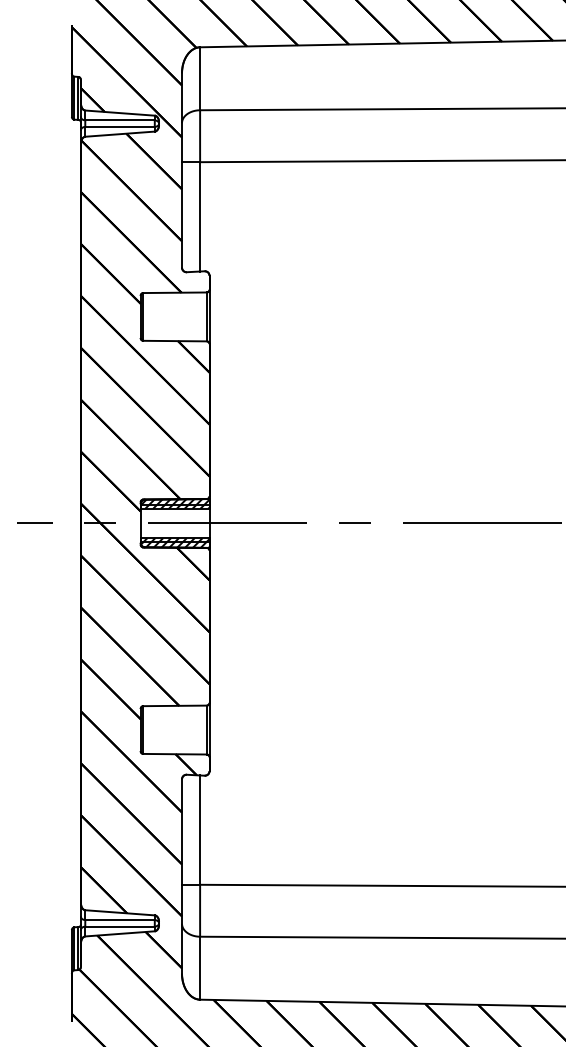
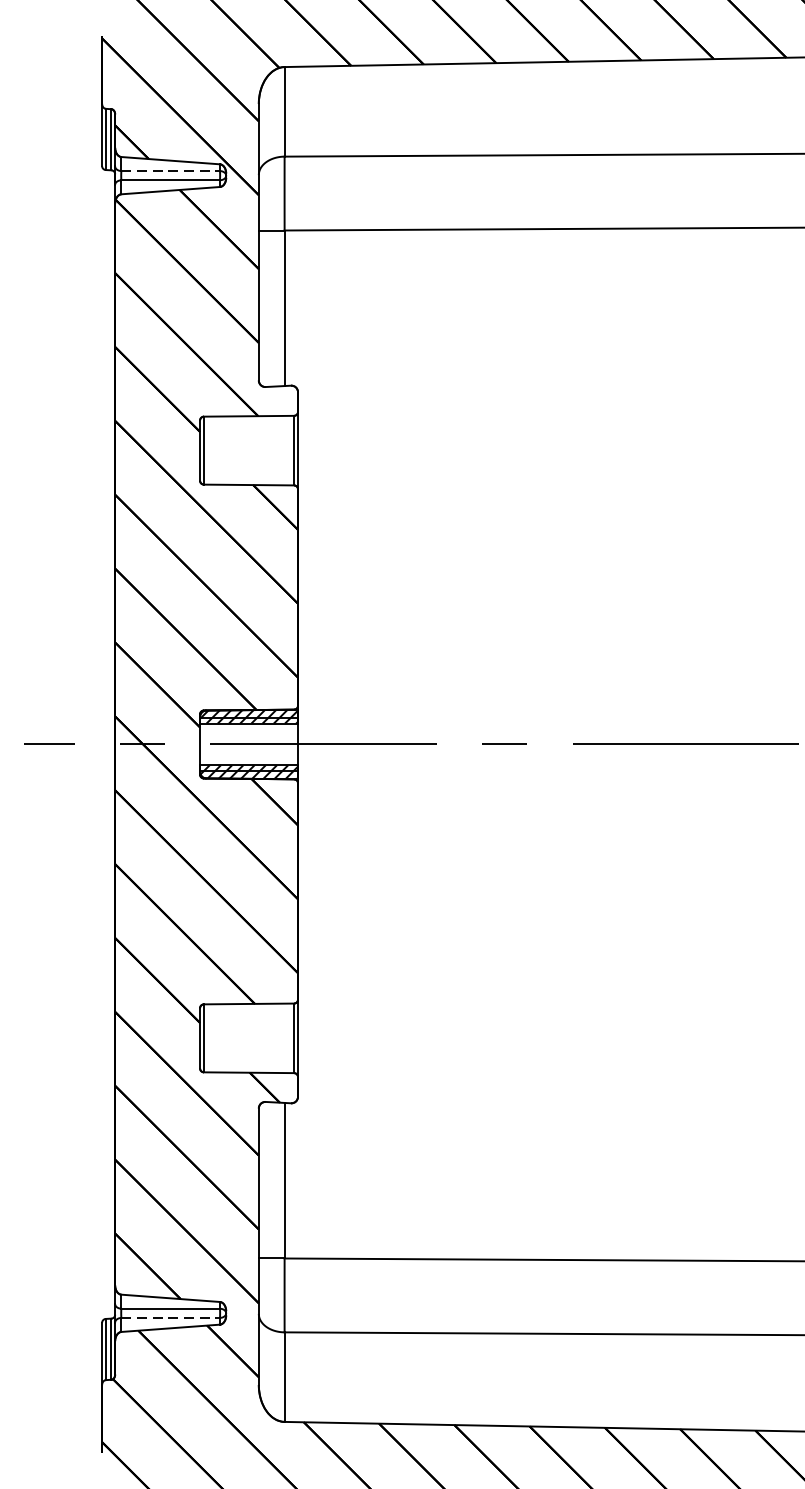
line: (120, 120) -> (171, 171), solid -> dashed
line: (120, 926) -> (171, 1317), solid -> dashed

